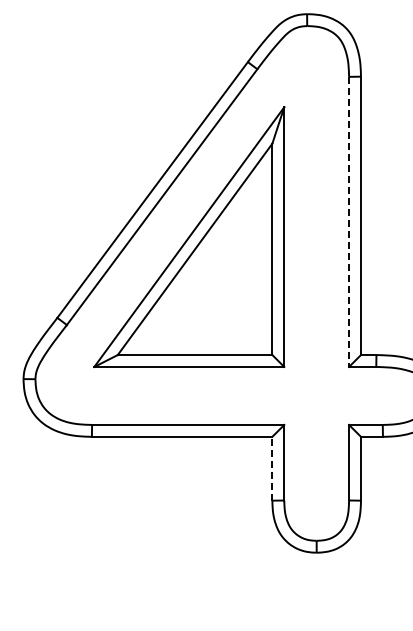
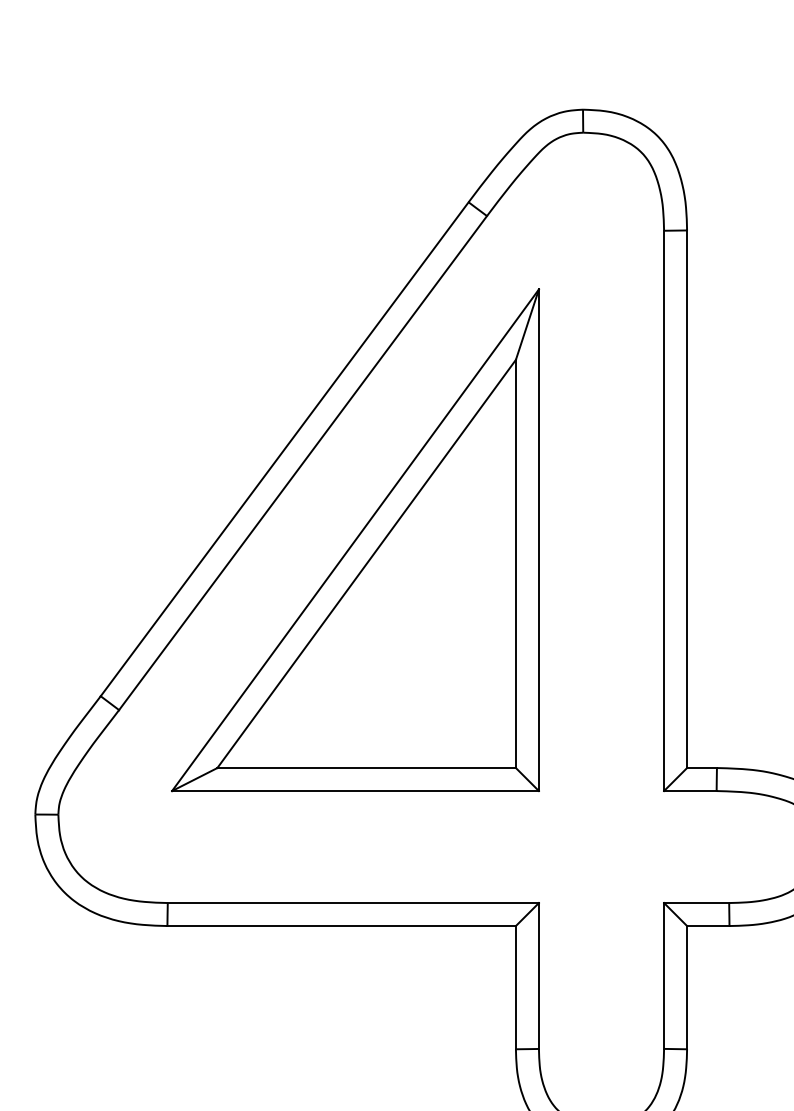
line: (349, 222) -> (664, 512), dashed -> solid
line: (272, 468) -> (516, 987), dashed -> solid

